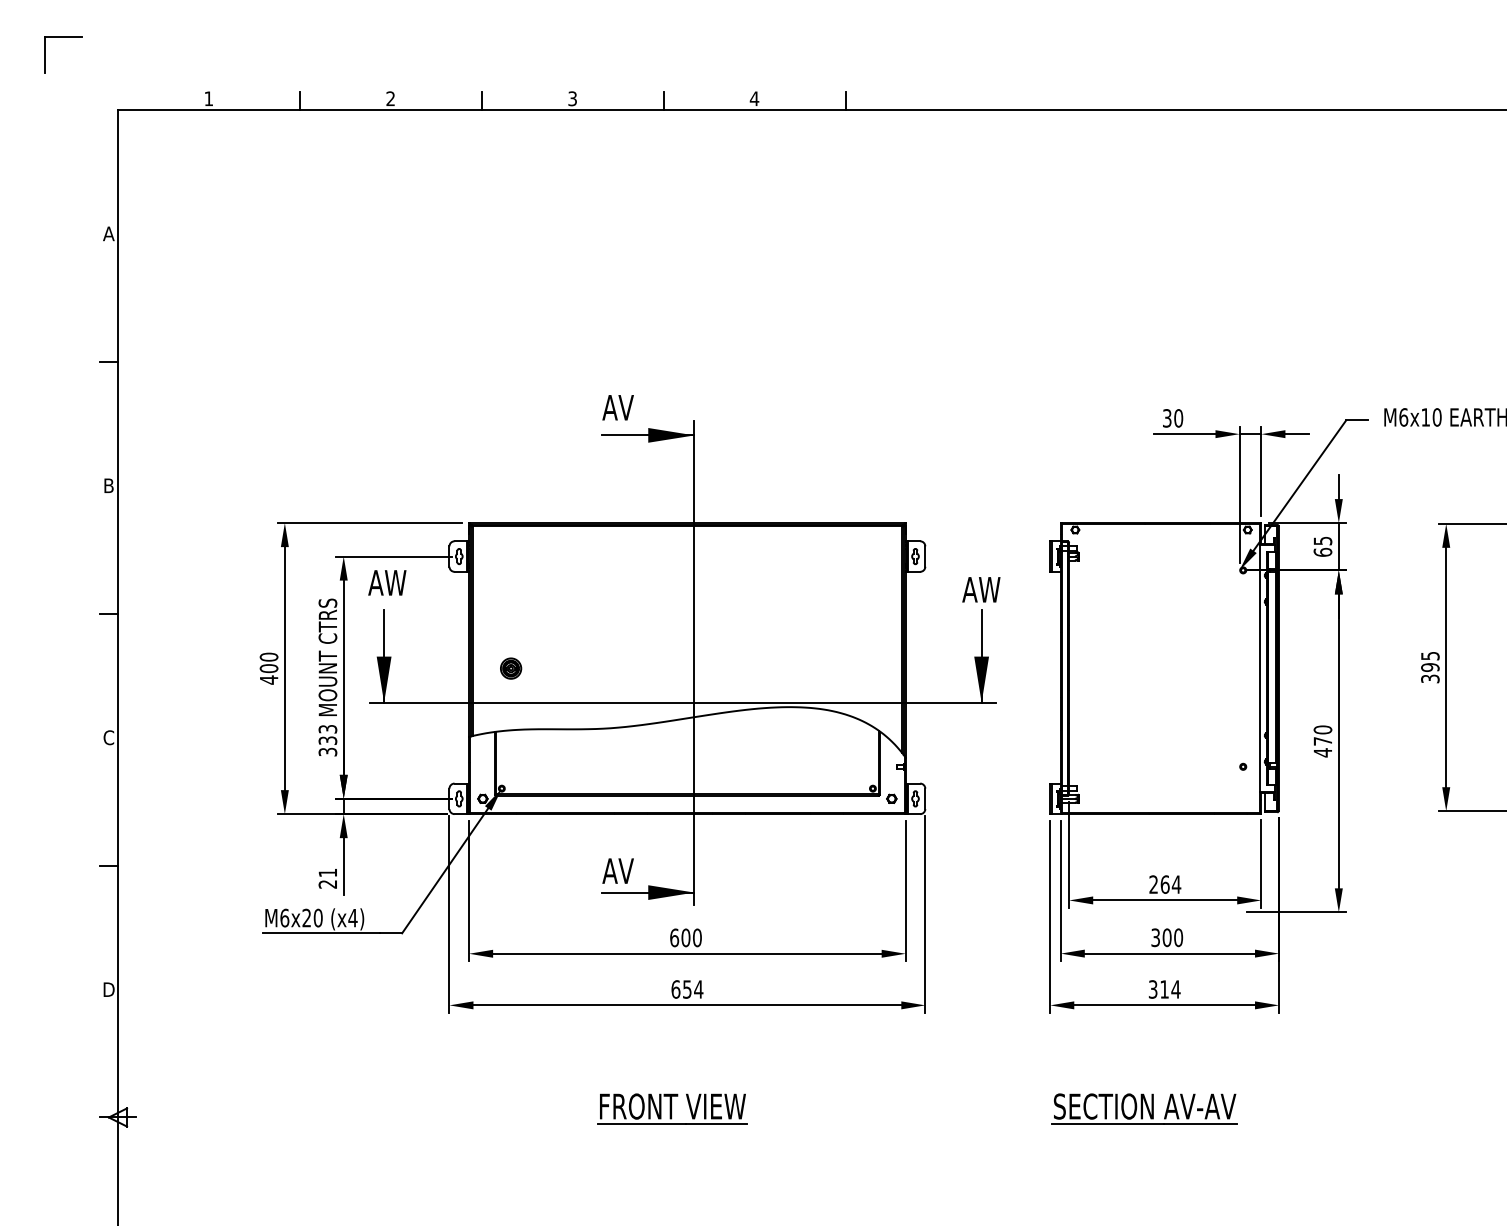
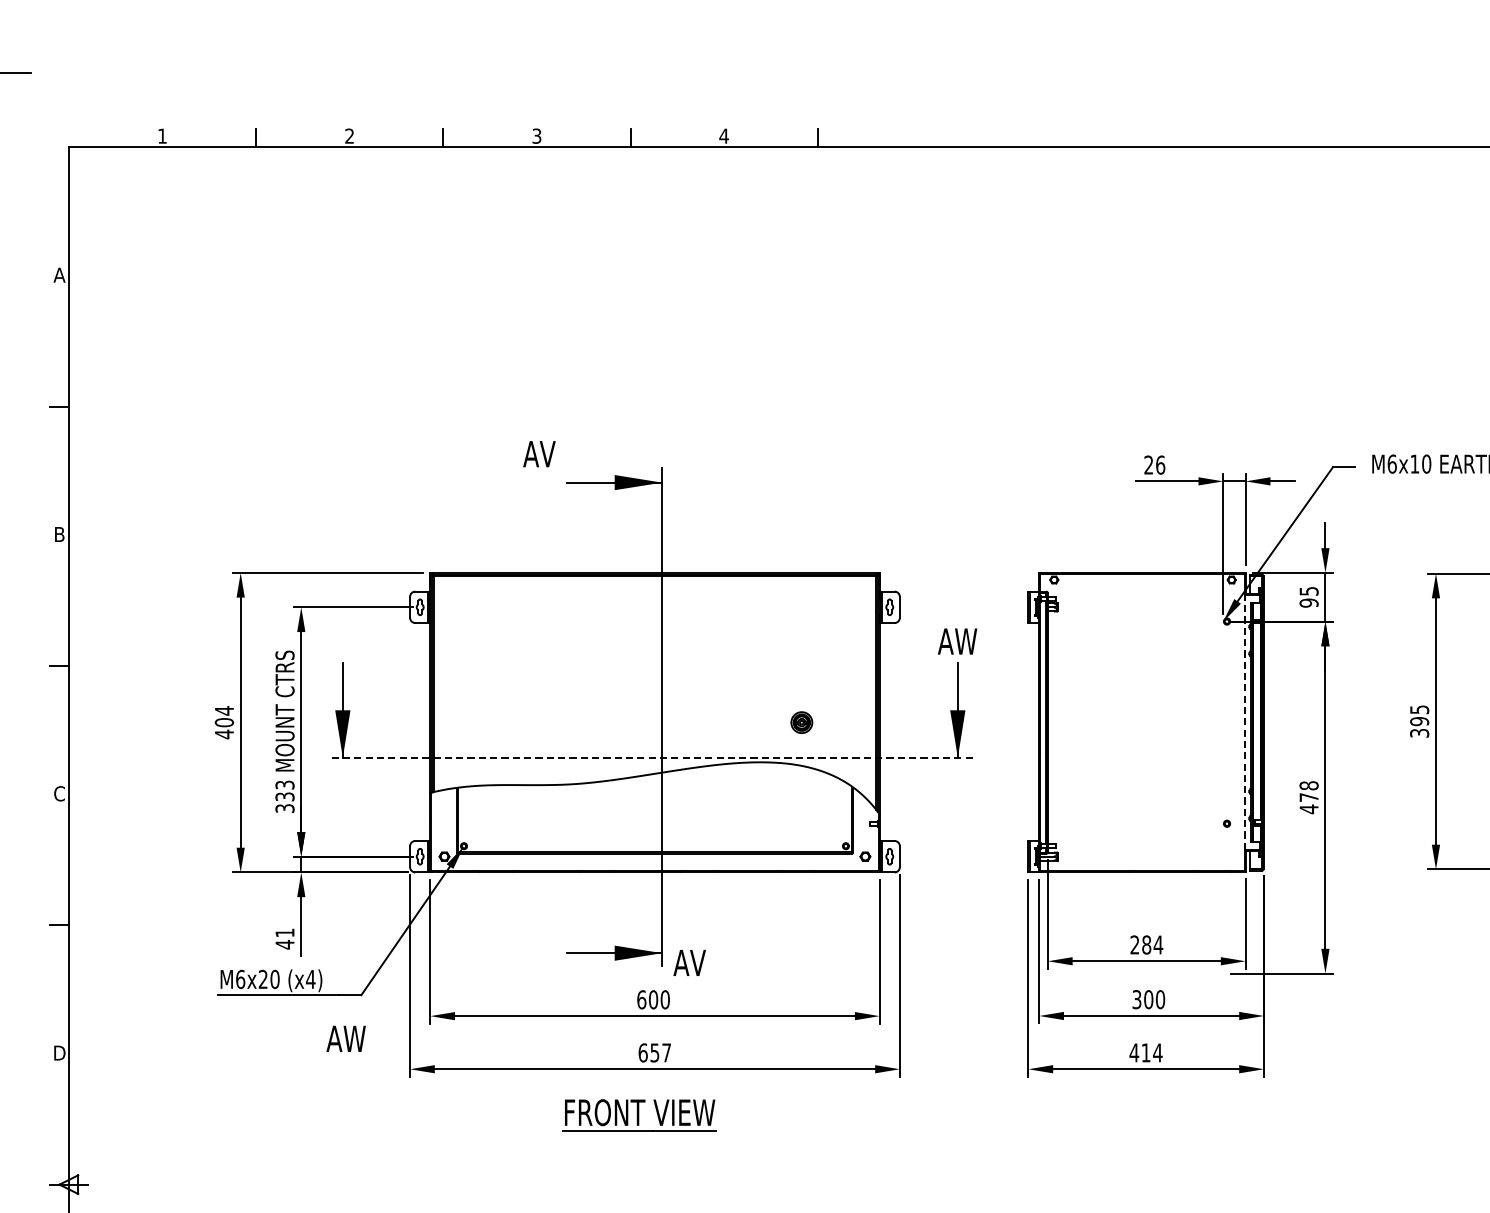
text: (617, 407) -> (538, 453), moved
text: (1173, 418) -> (1155, 465), 30 -> 26
text: (1322, 551) -> (1308, 602), 65 -> 95
text: (387, 582) -> (346, 1038), moved
text: (268, 656) -> (223, 710), 400 -> 404
part: (511, 668) -> (802, 722), moved
line: (1260, 668) -> (1244, 722), solid -> dashed
line: (682, 702) -> (649, 757), solid -> dashed
text: (1322, 729) -> (1308, 785), 470 -> 478
text: (617, 870) -> (689, 962), moved
text: (327, 884) -> (284, 944), 21 -> 41
text: (1164, 884) -> (1146, 944), 264 -> 284
text: (698, 989) -> (666, 1052), 654 -> 657
text: (1152, 989) -> (1133, 1052), 314 -> 414
part: (672, 1108) -> (639, 1114), moved
part: (1144, 1108) -> (1125, 1175), removed

